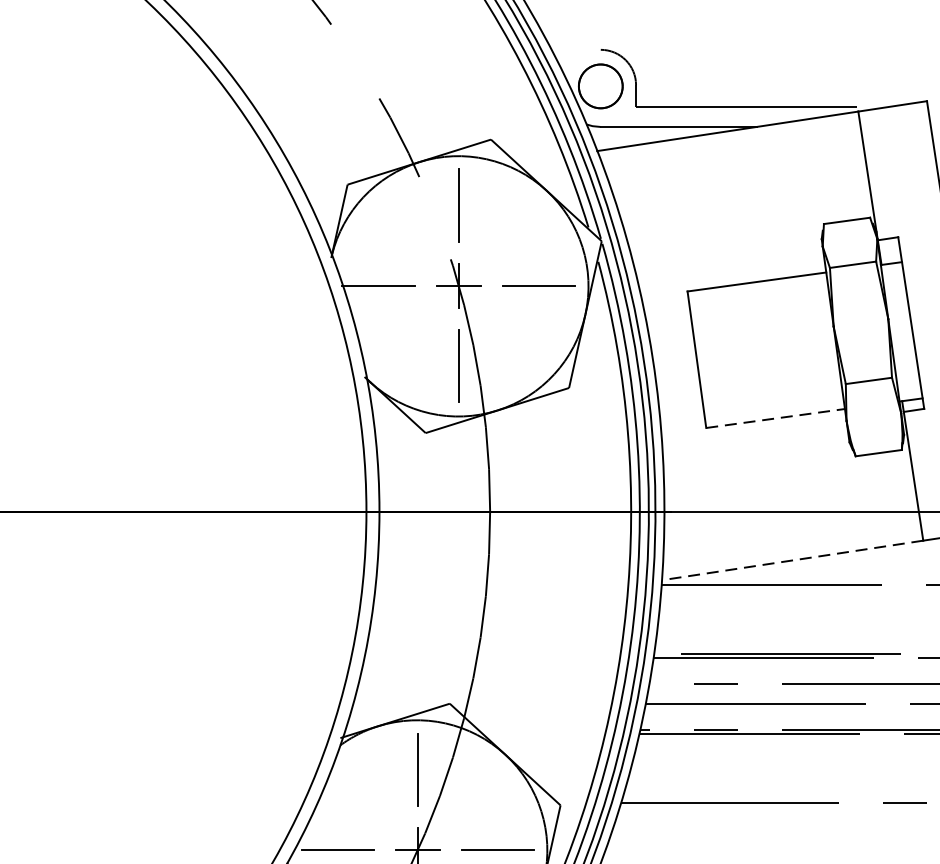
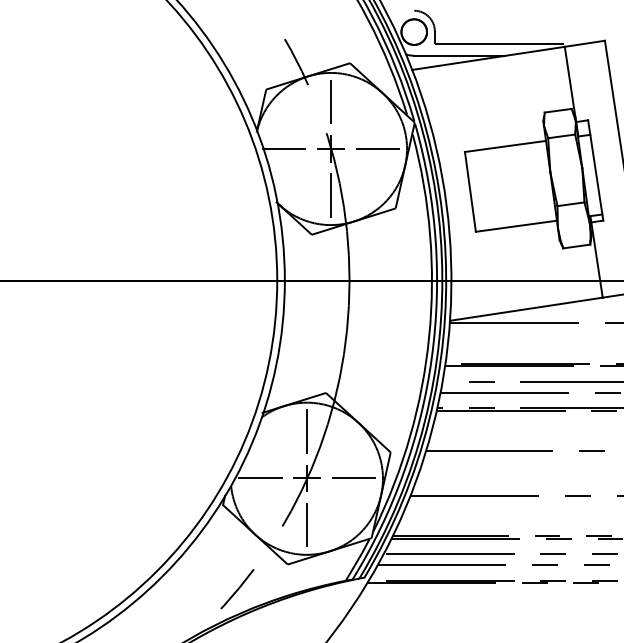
line: (775, 418) -> (516, 226), dashed -> solid
line: (791, 560) -> (525, 309), dashed -> solid

